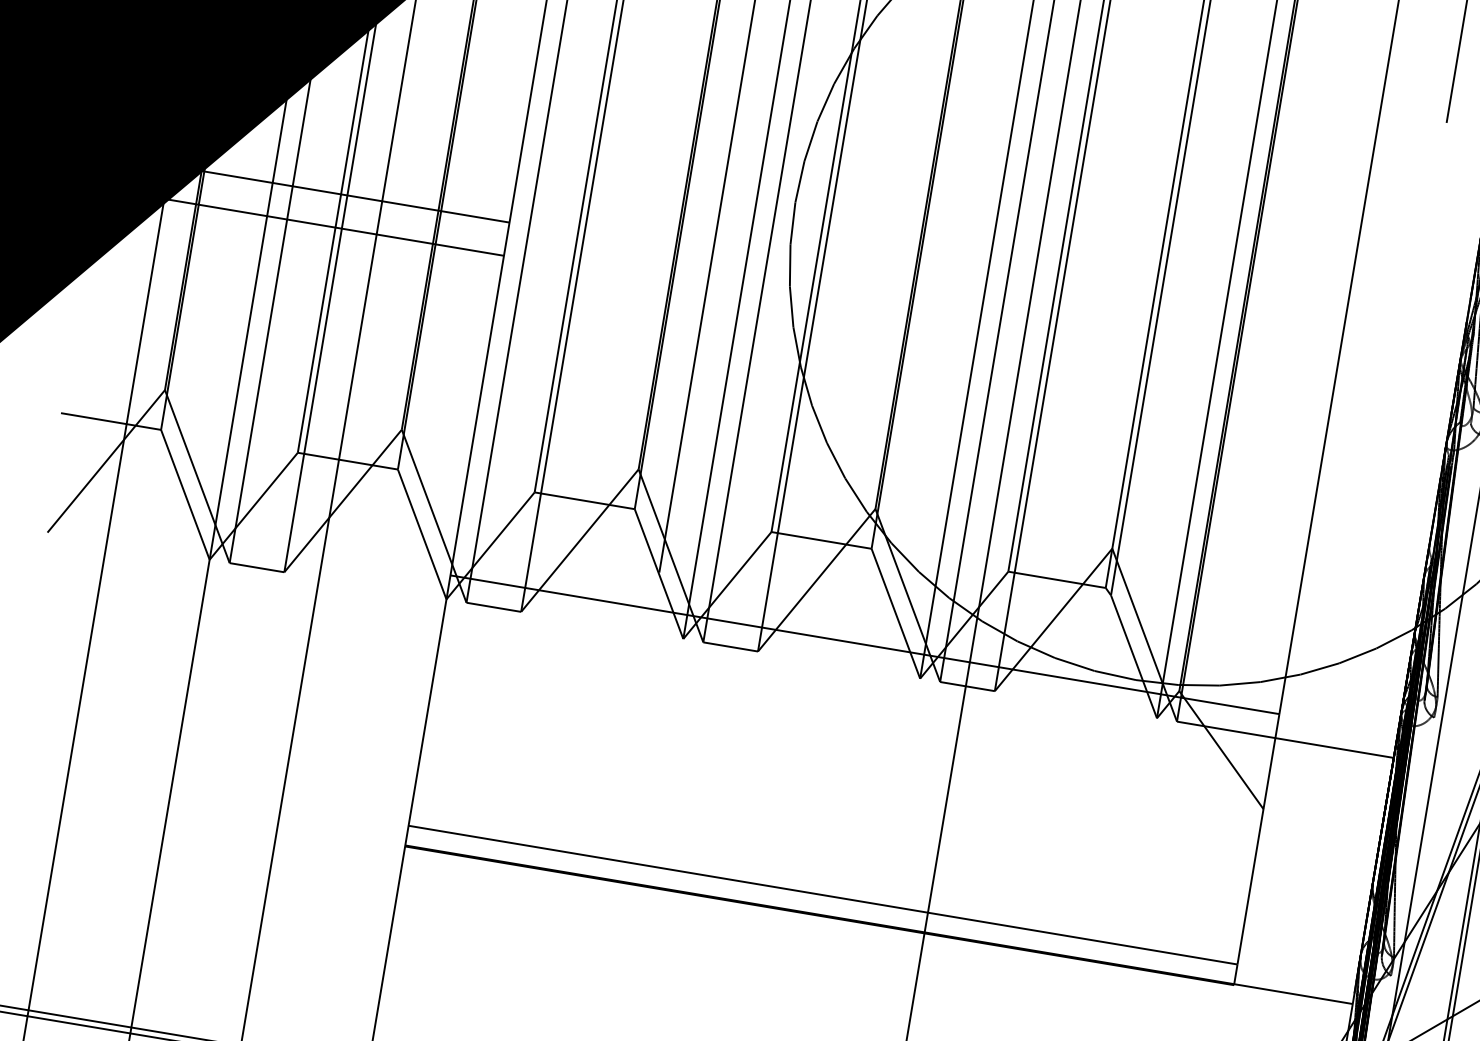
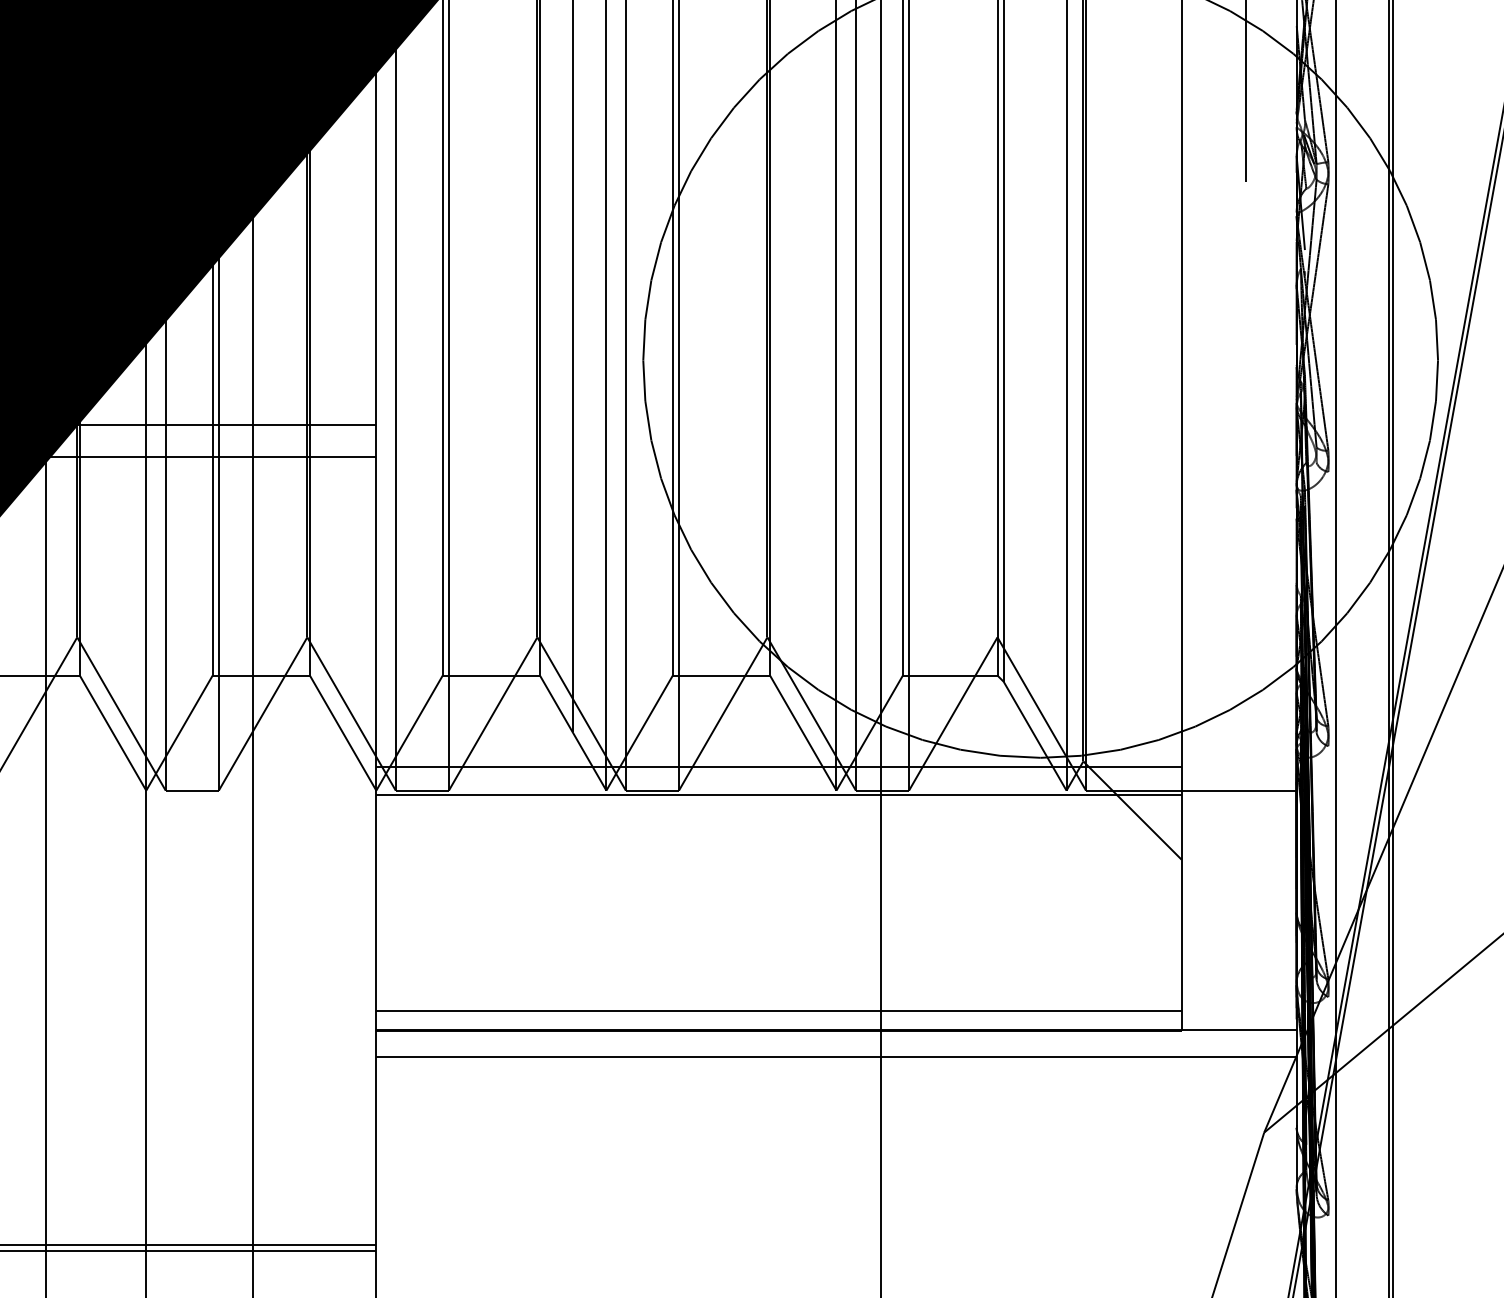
line: (859, 672) -> (778, 794), added
line: (874, 953) -> (836, 1057), added

